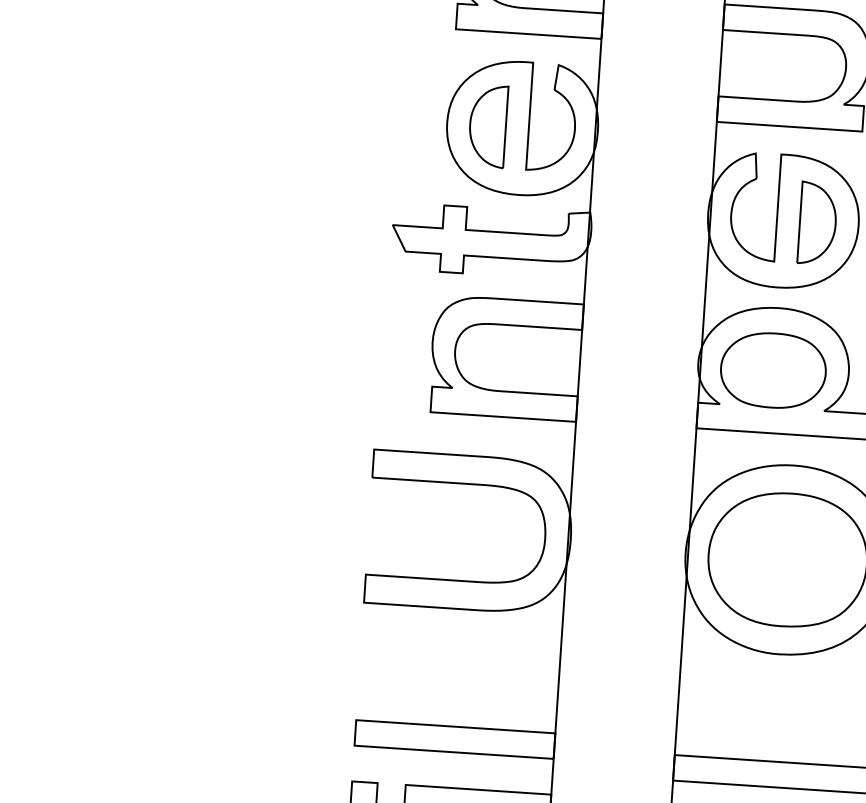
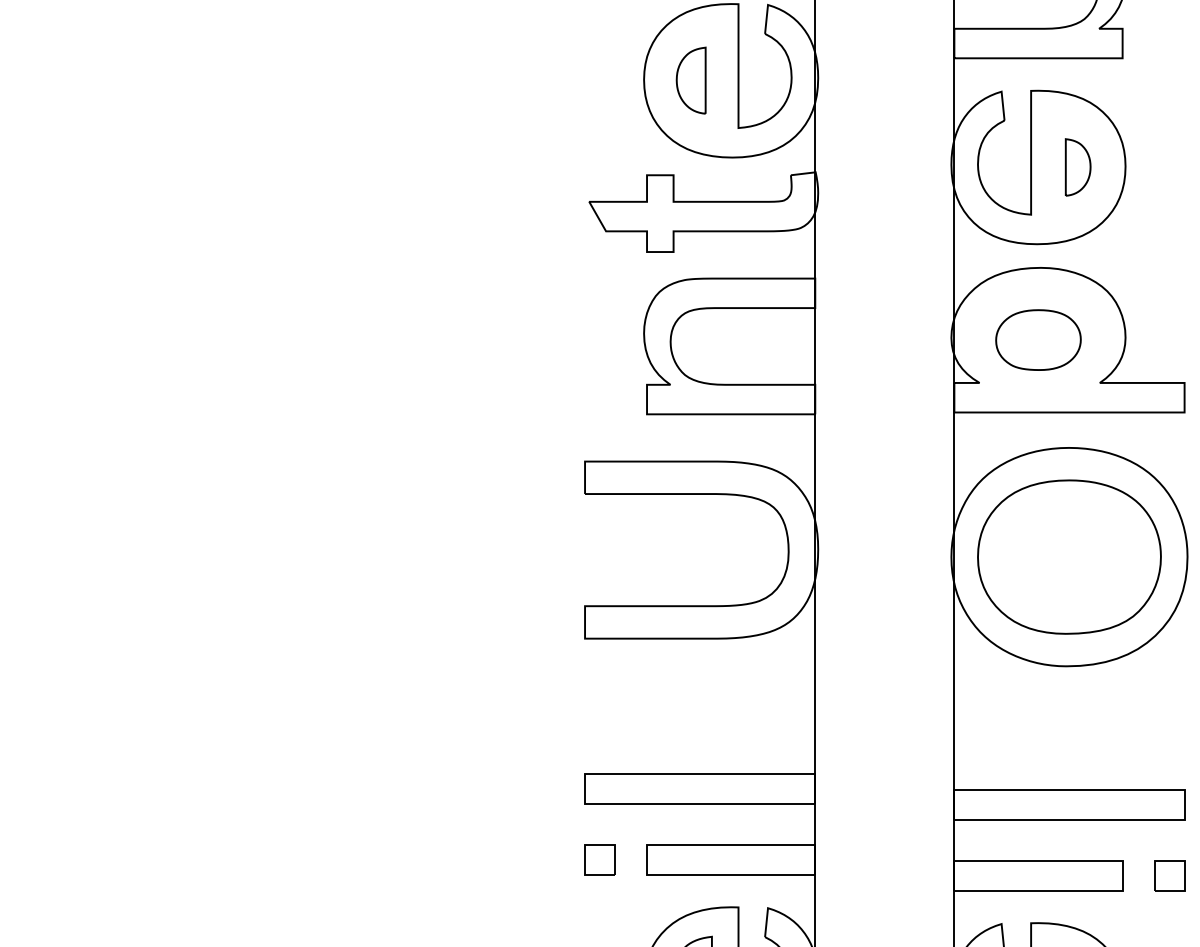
part: (487, 125) -> (690, 80), size x0.7
part: (817, 223) -> (1077, 167), size x0.6
part: (773, 369) -> (1038, 339), size x0.7

